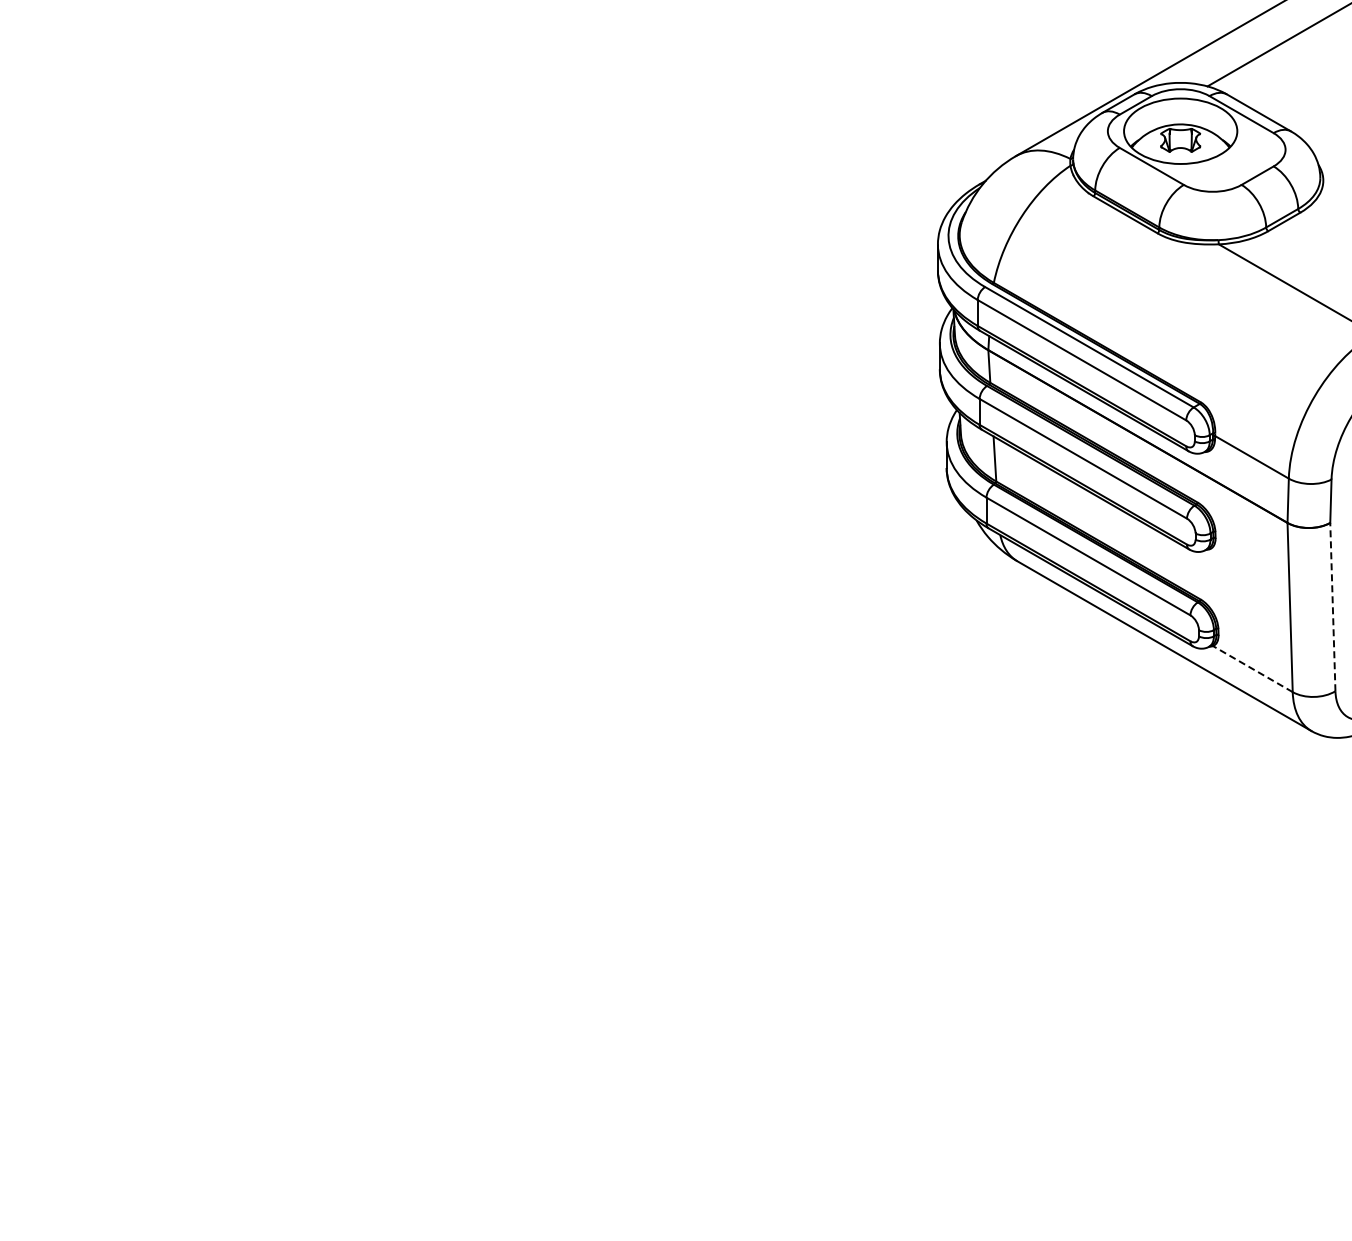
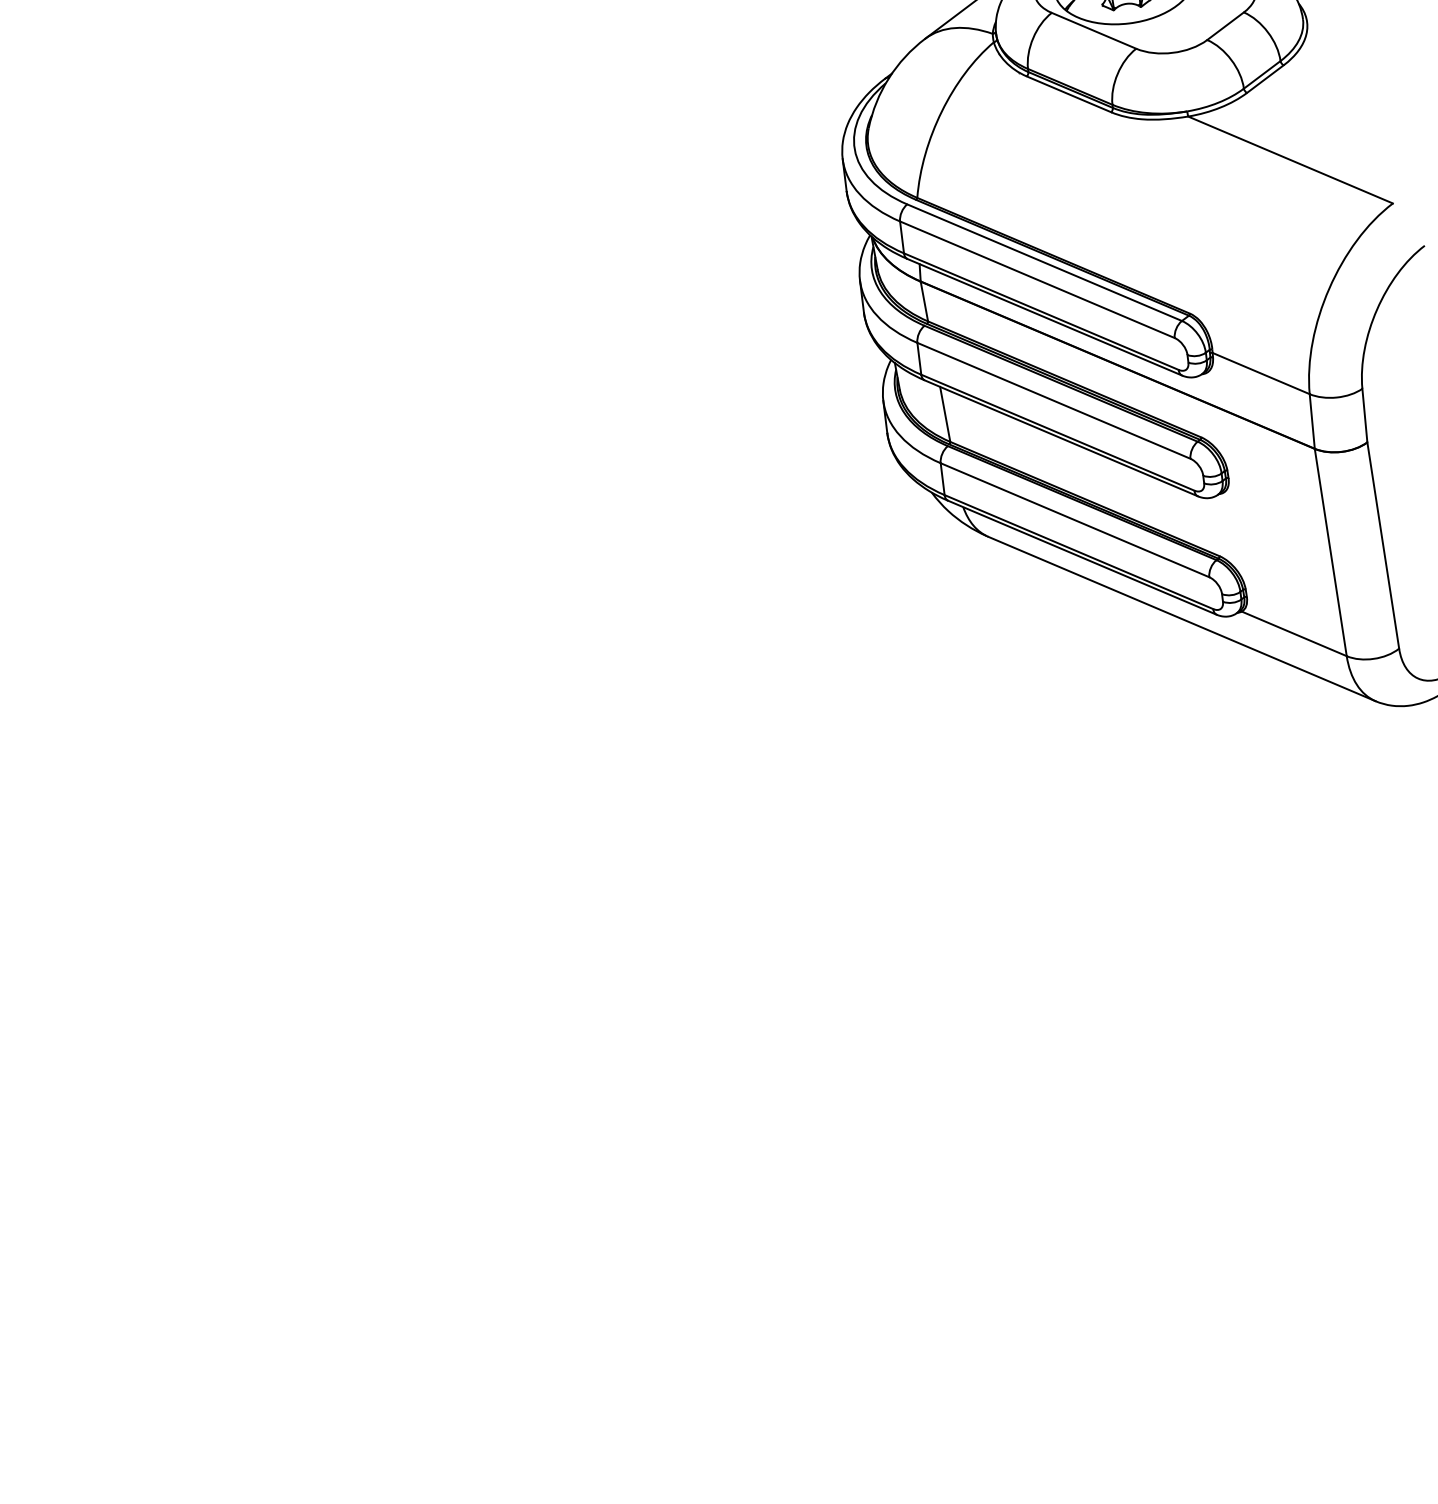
line: (1332, 606) -> (1382, 544), dashed -> solid
line: (1252, 669) -> (1293, 634), dashed -> solid

